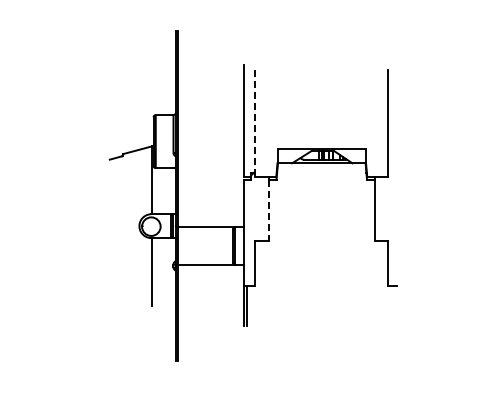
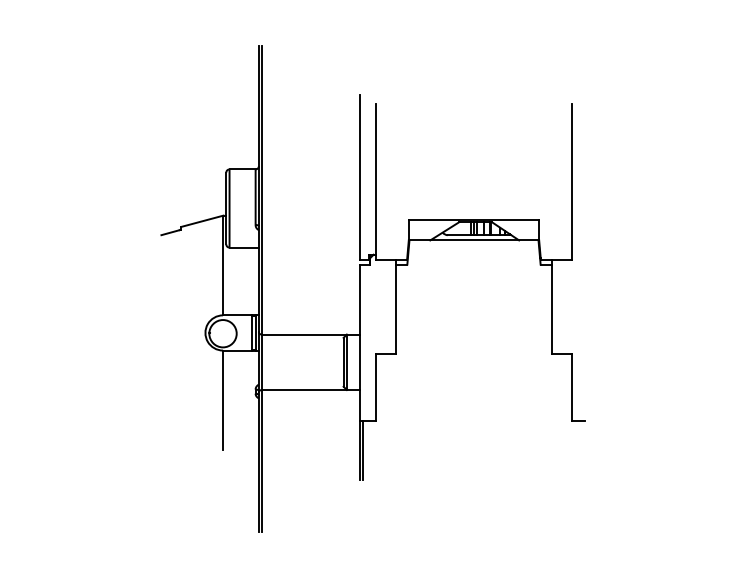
line: (255, 123) -> (376, 181), dashed -> solid
line: (268, 210) -> (395, 309), dashed -> solid

